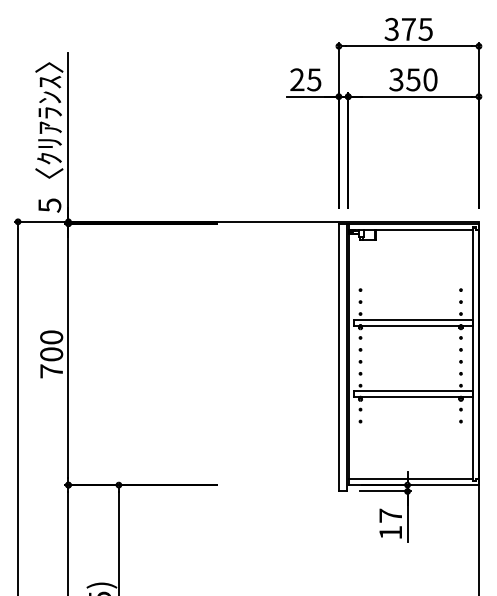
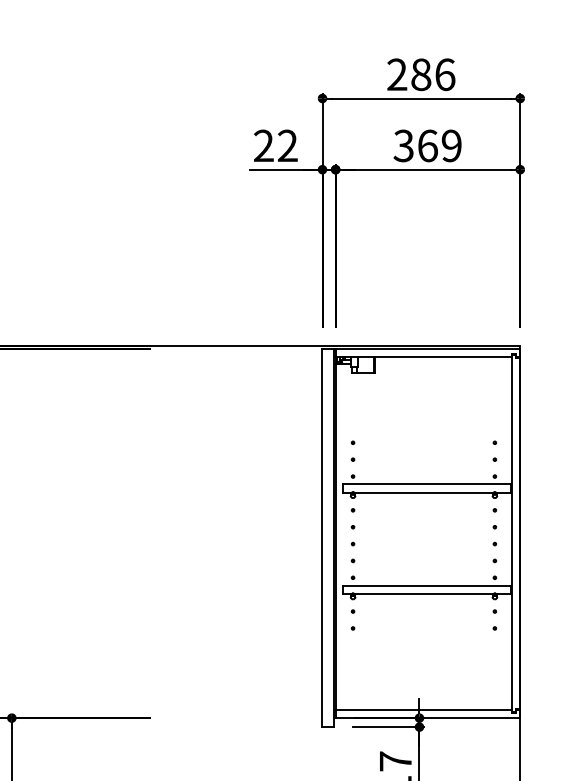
text: (408, 28) -> (420, 73), 375 -> 286
text: (314, 79) -> (288, 145), 25 -> 22
text: (421, 79) -> (439, 145), 350 -> 369

